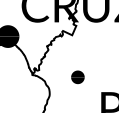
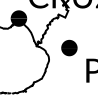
part: (77, 76) -> (69, 47), size x1.67

